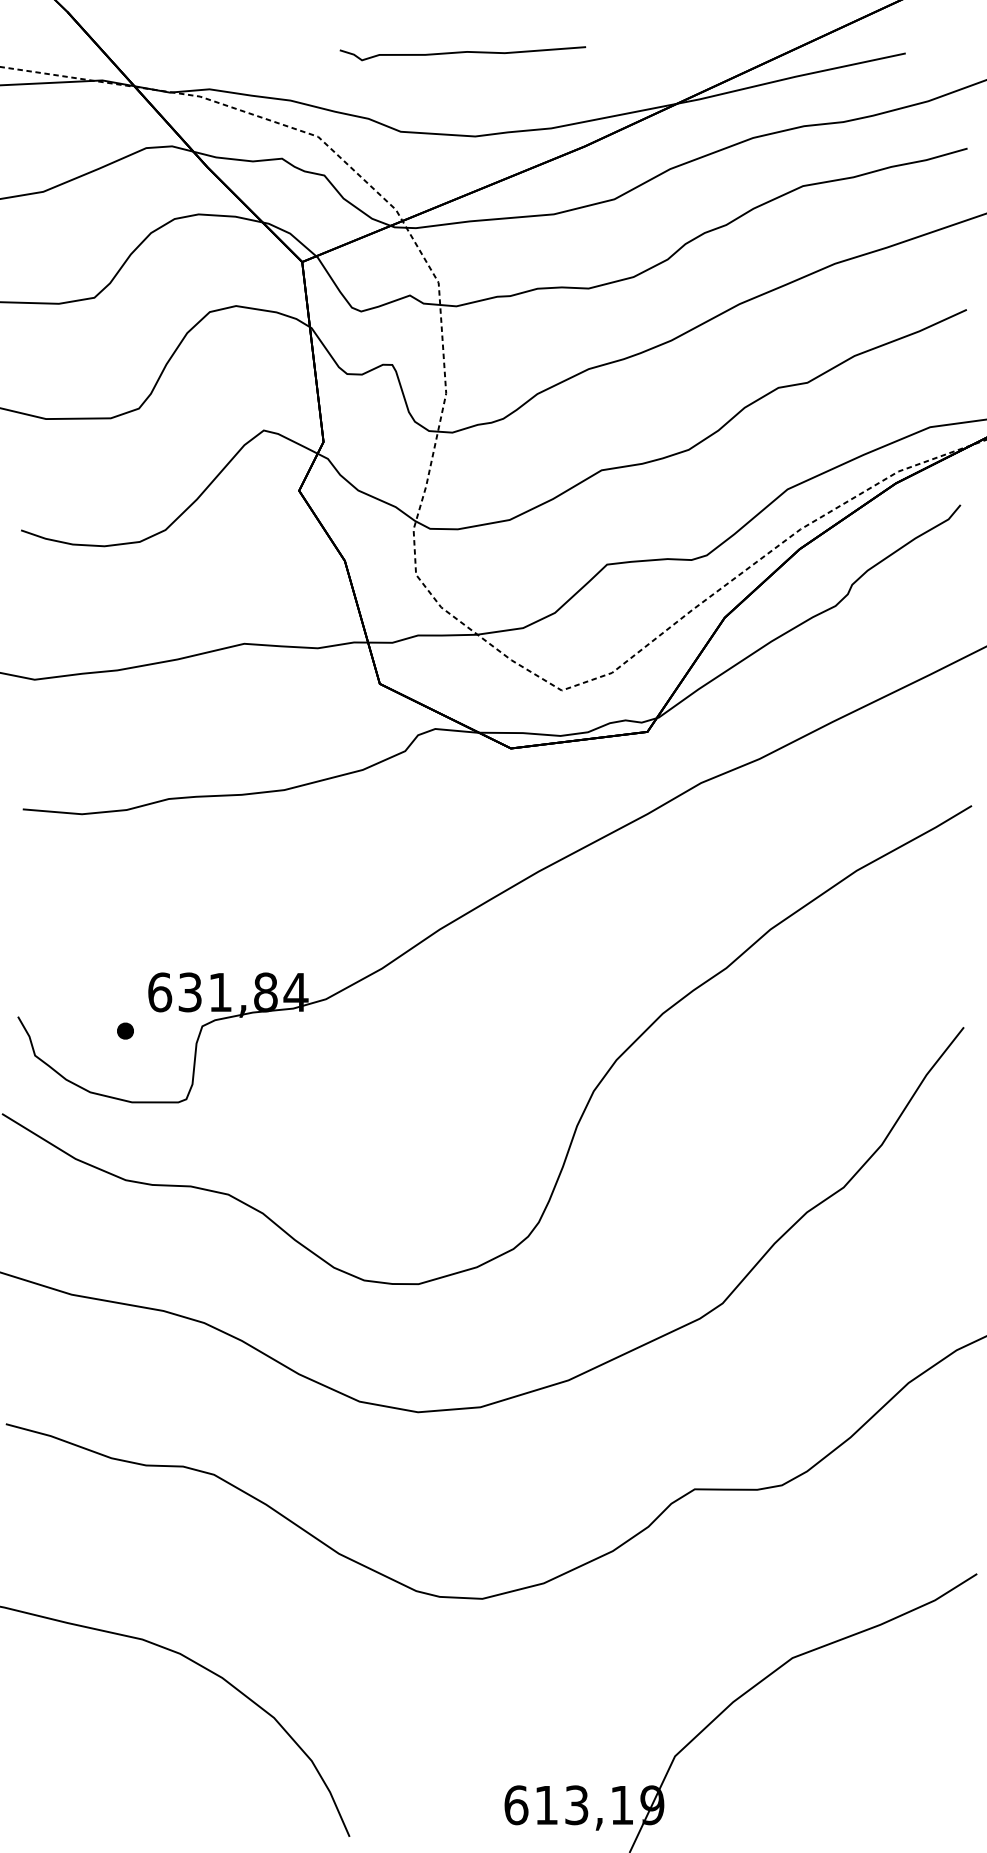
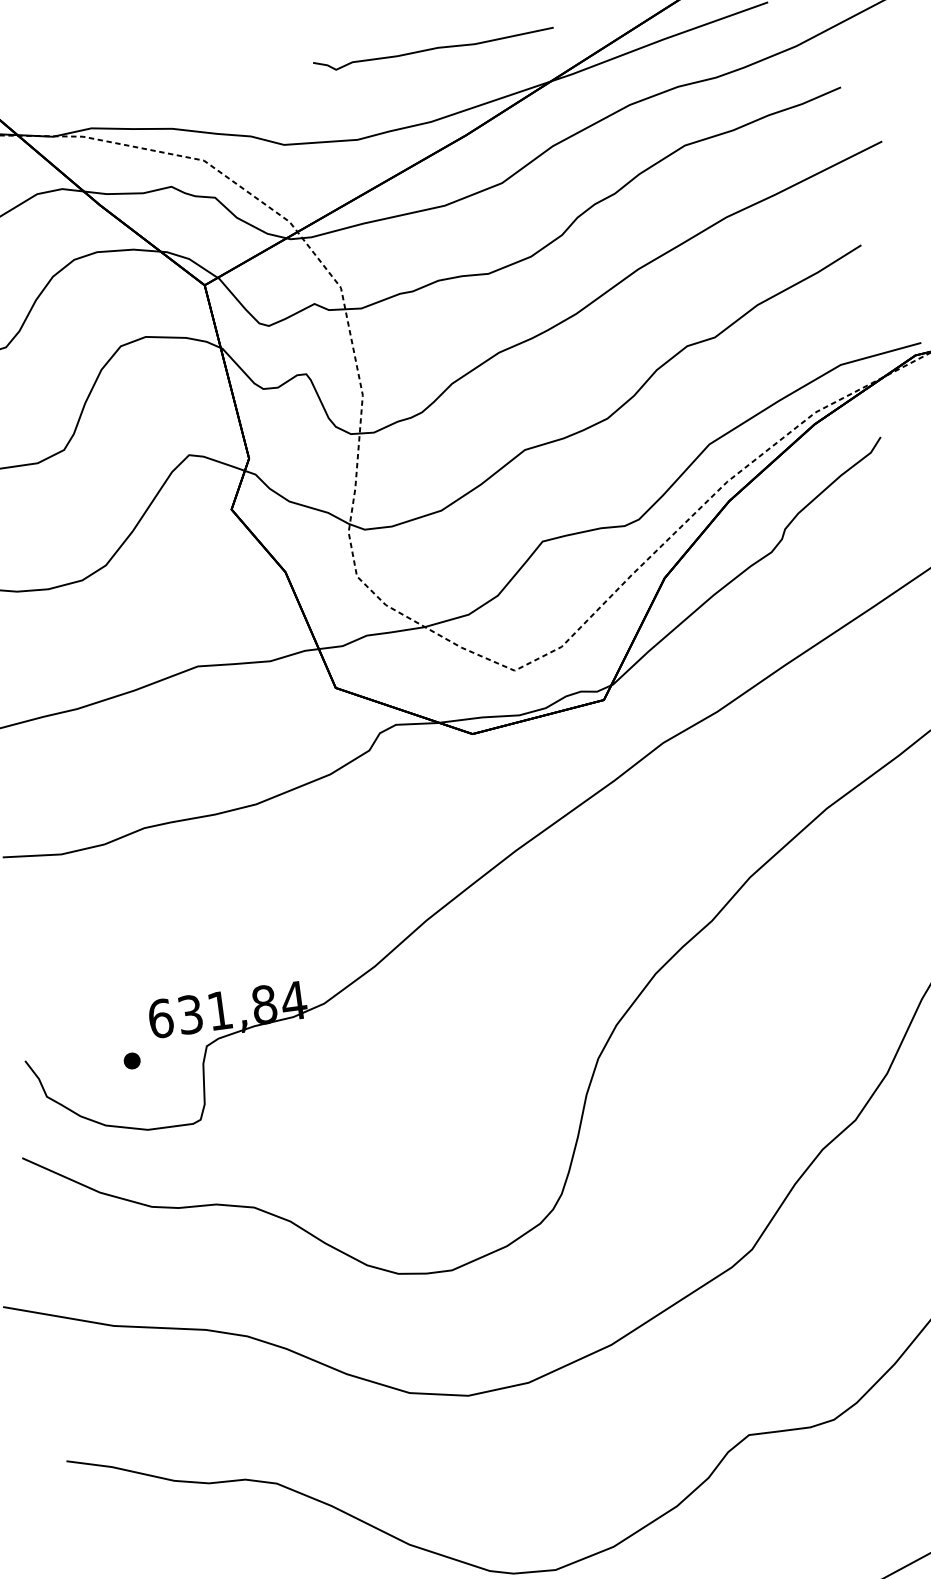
curve: (462, 53) -> (433, 50), moved

